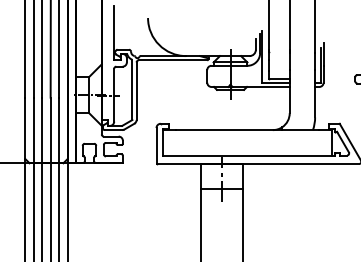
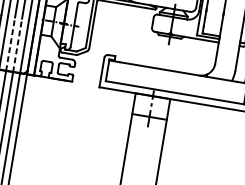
line: (42, 130) -> (10, 44), solid -> dashed
line: (50, 130) -> (17, 45), solid -> dashed

